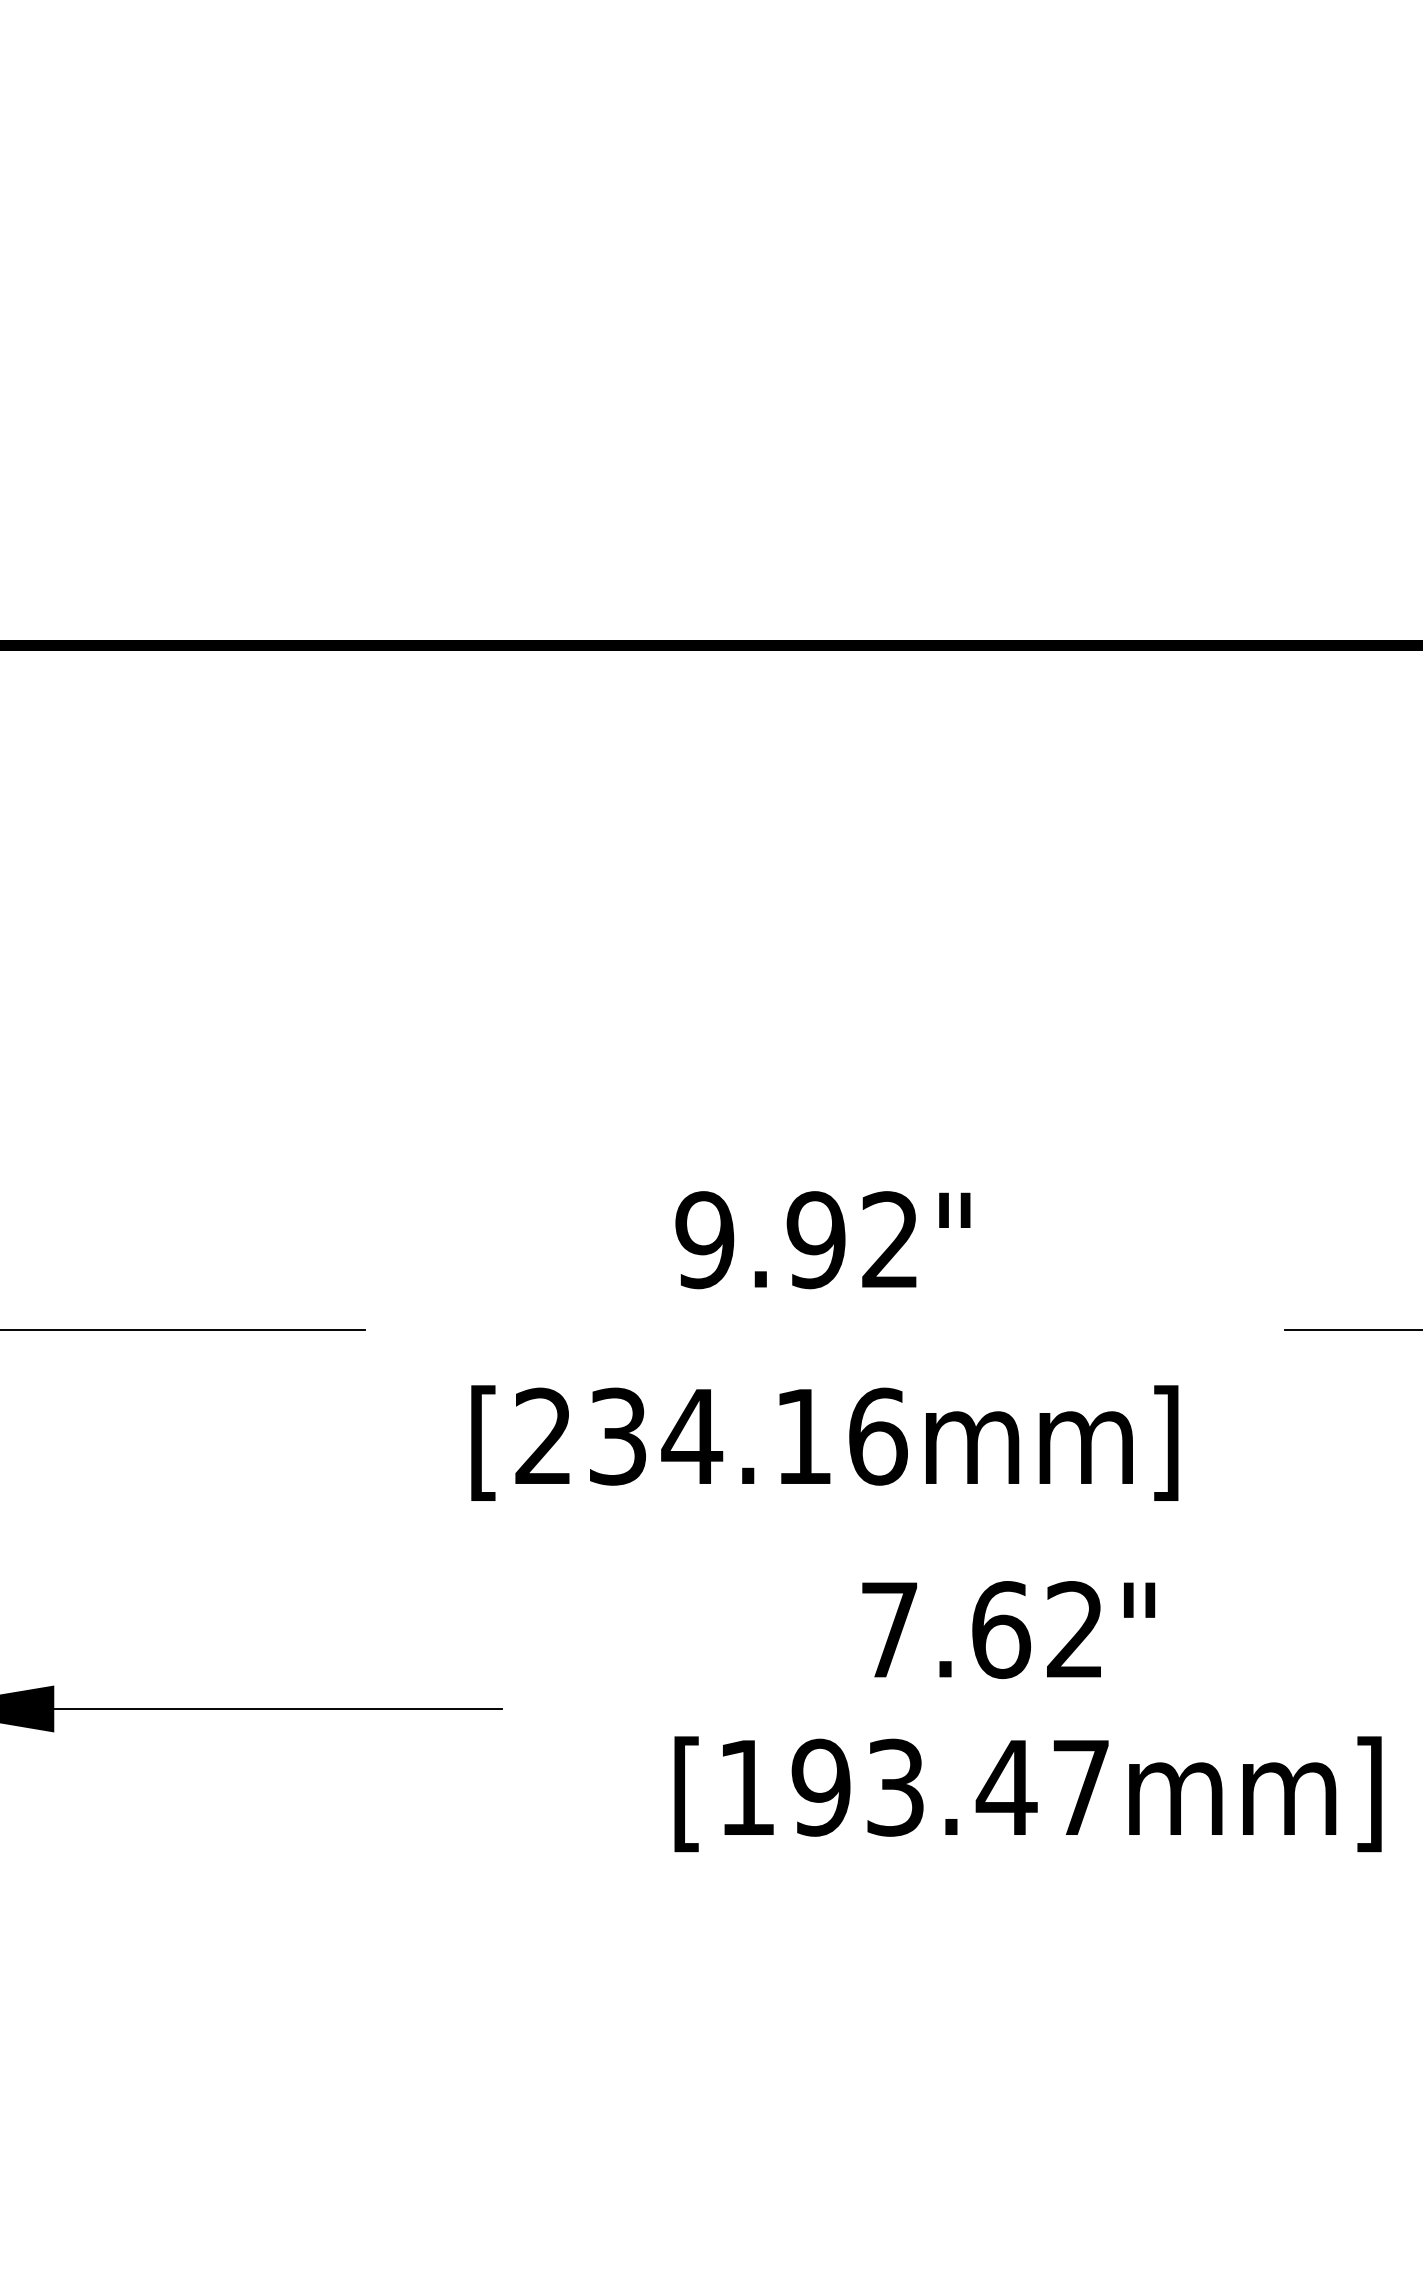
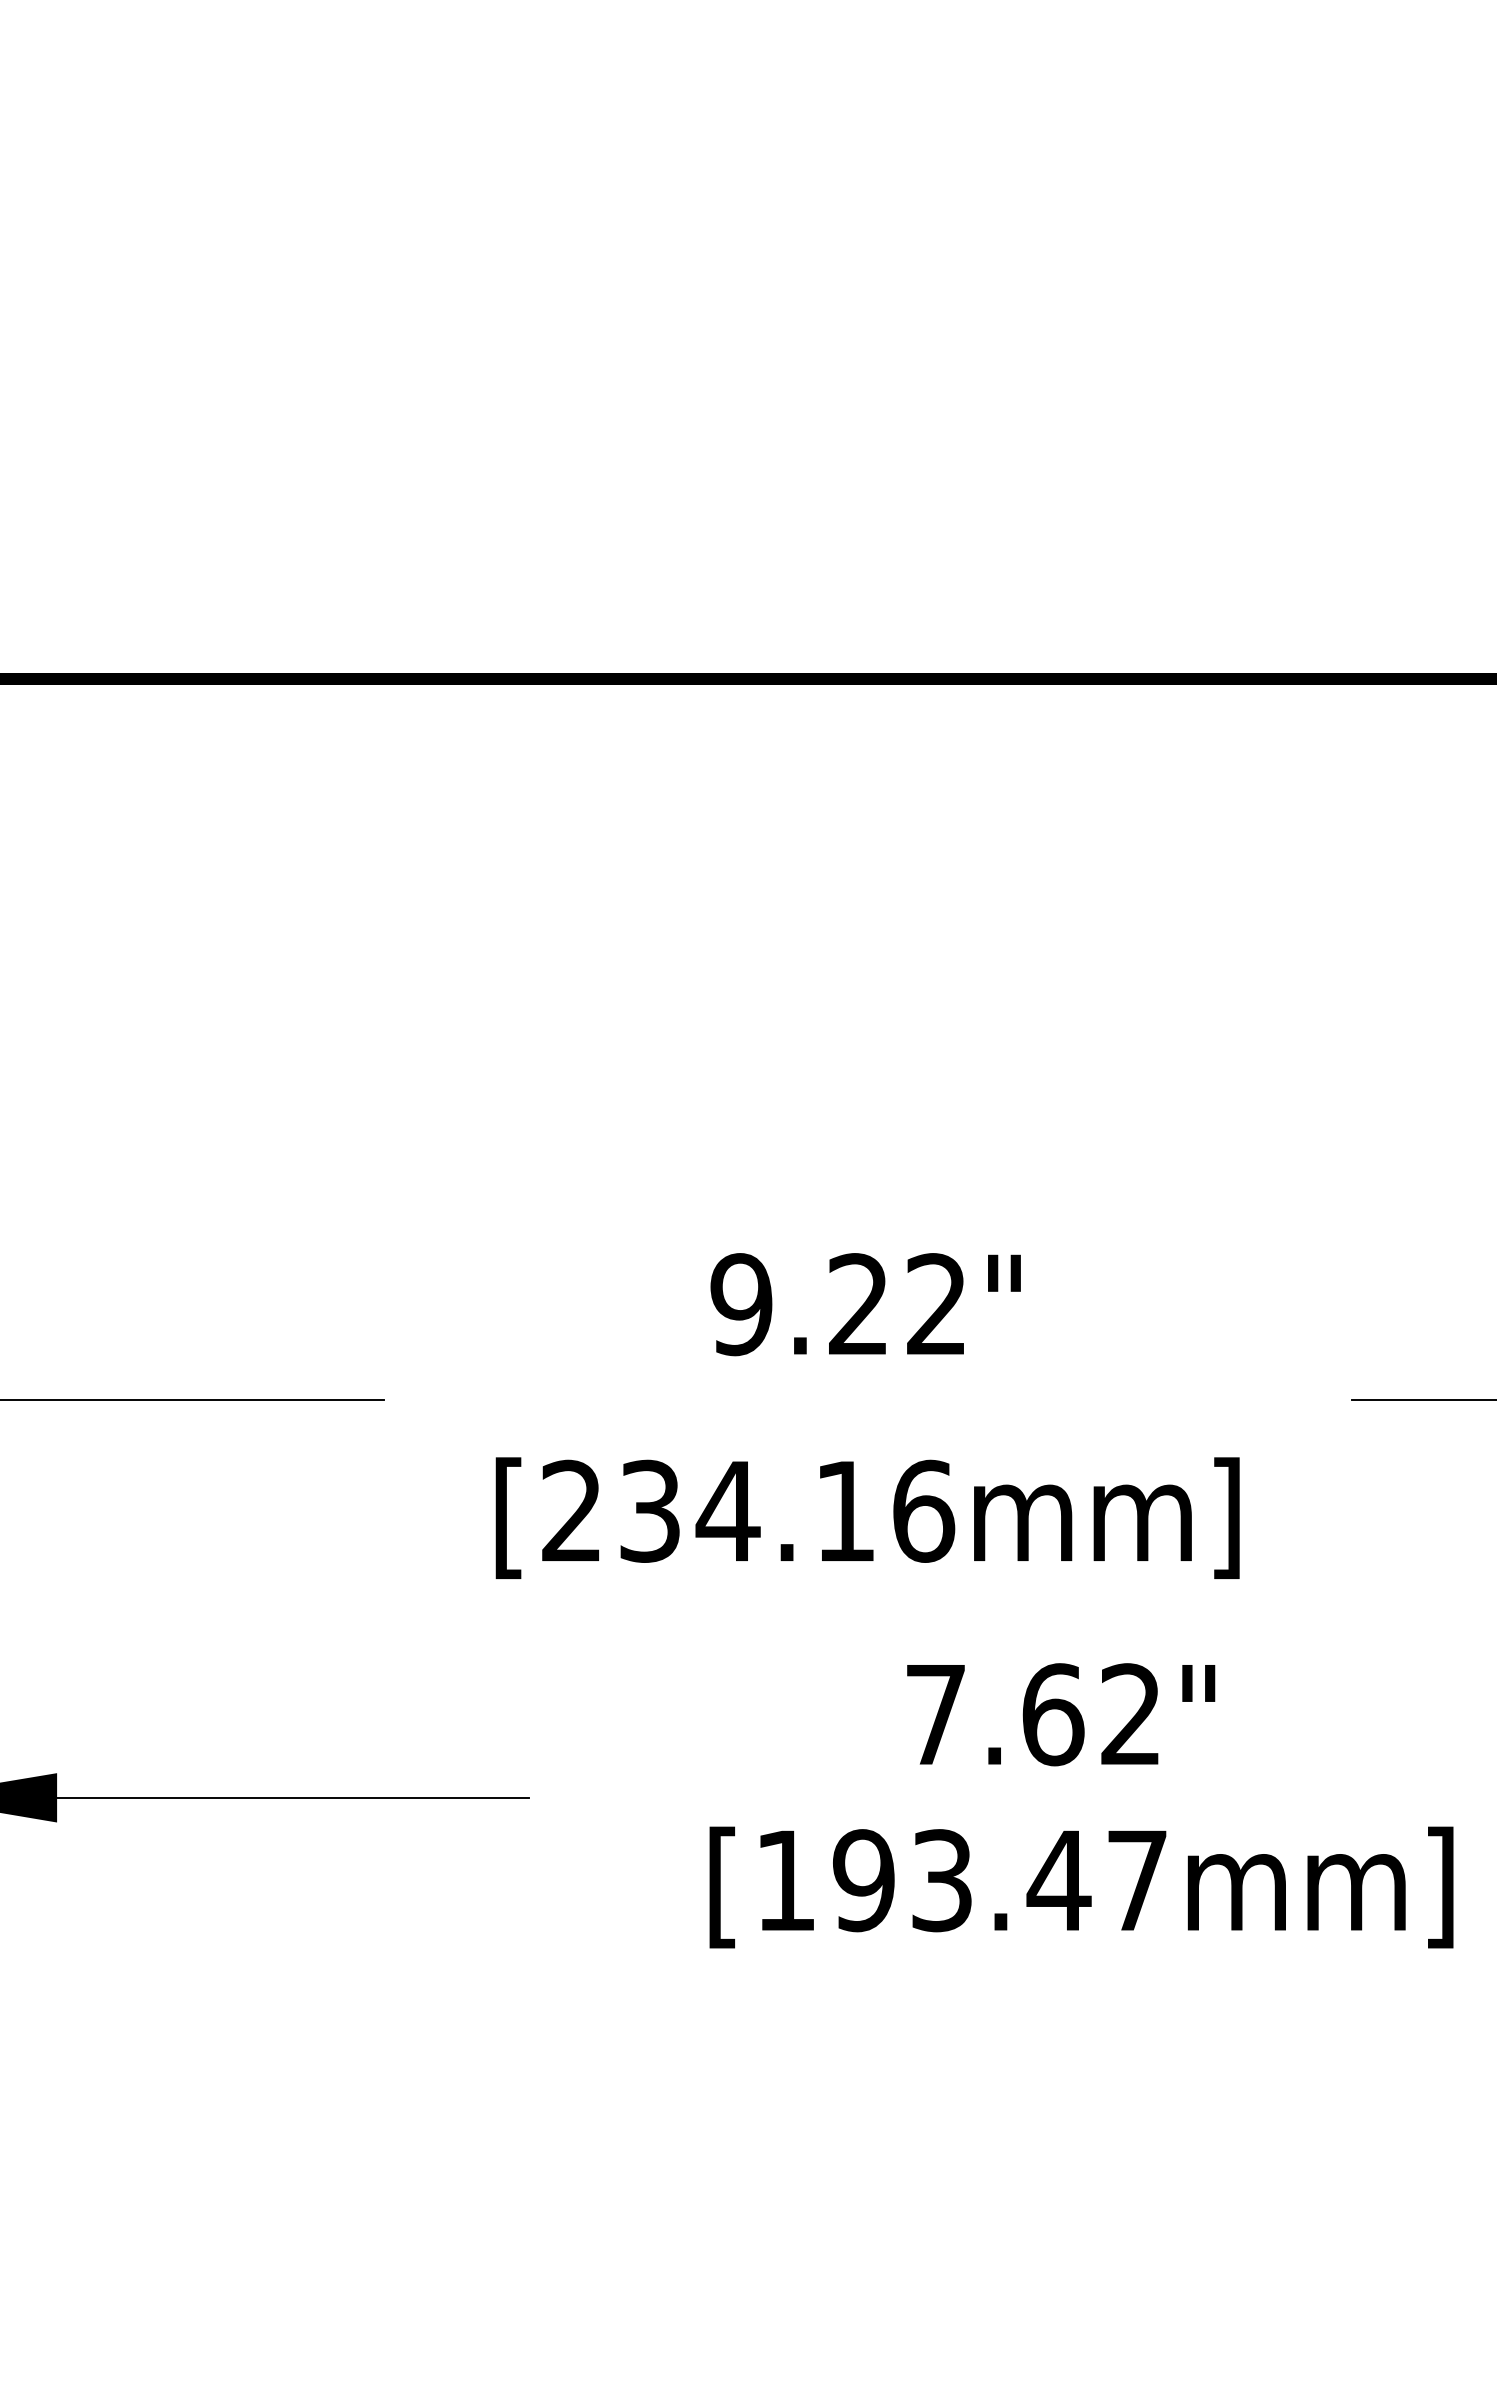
text: (816, 1240) -> (858, 1304), 9.92" -> 9.22"

